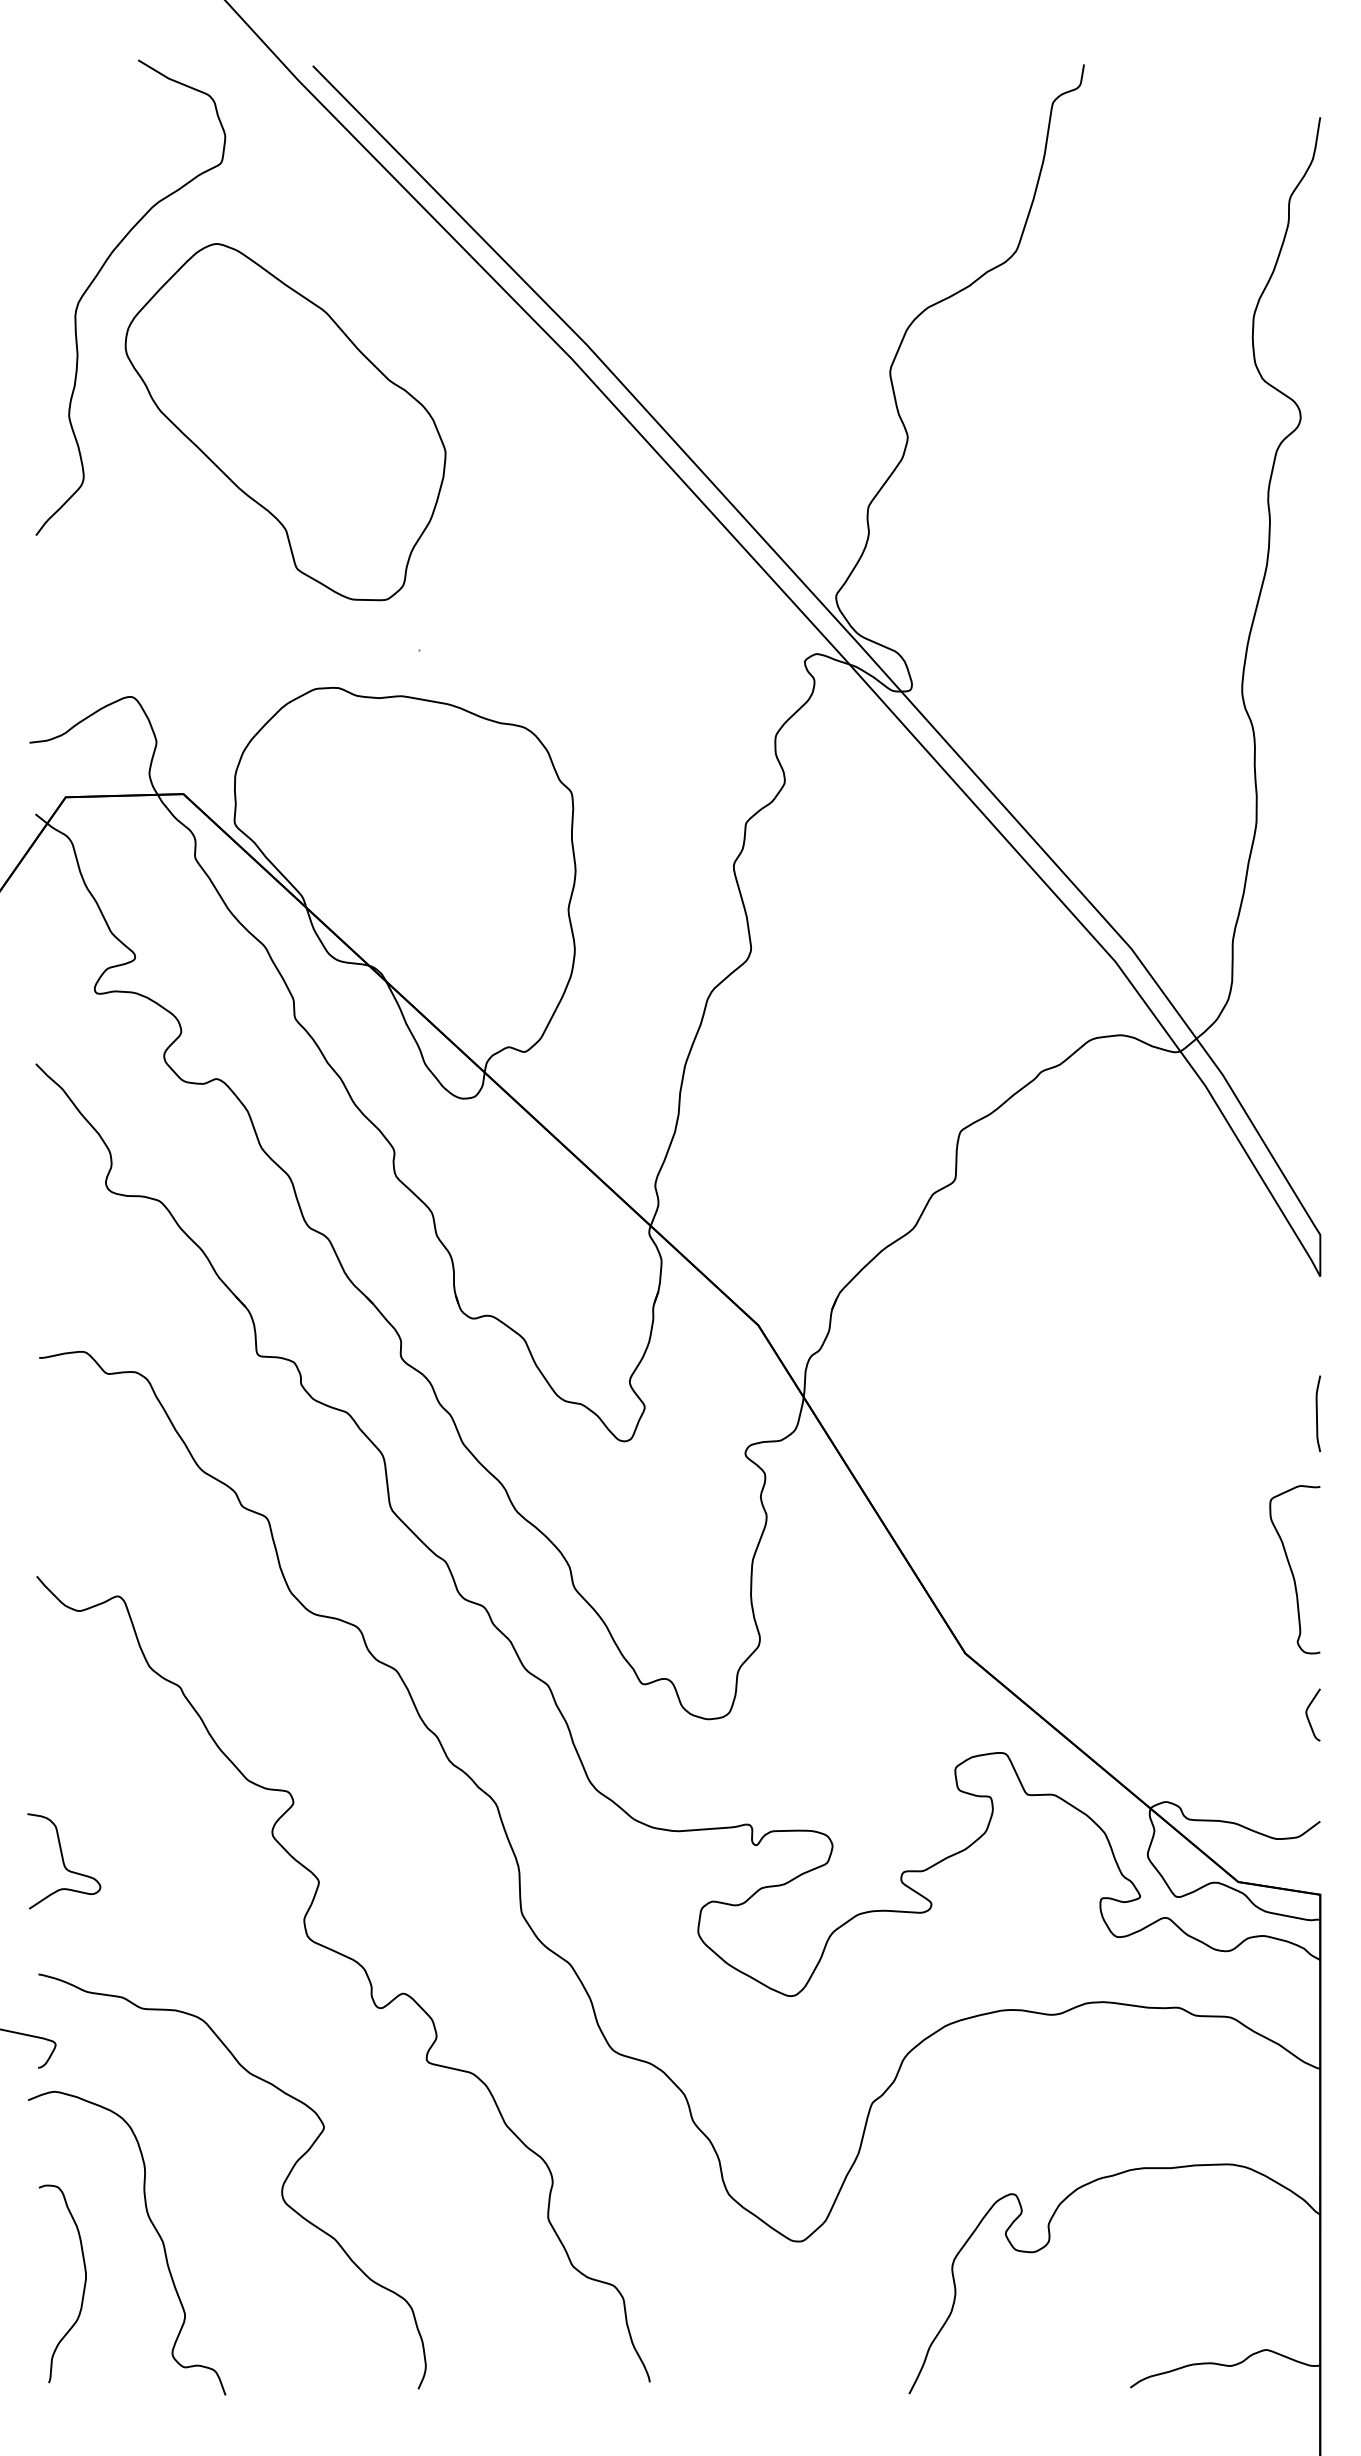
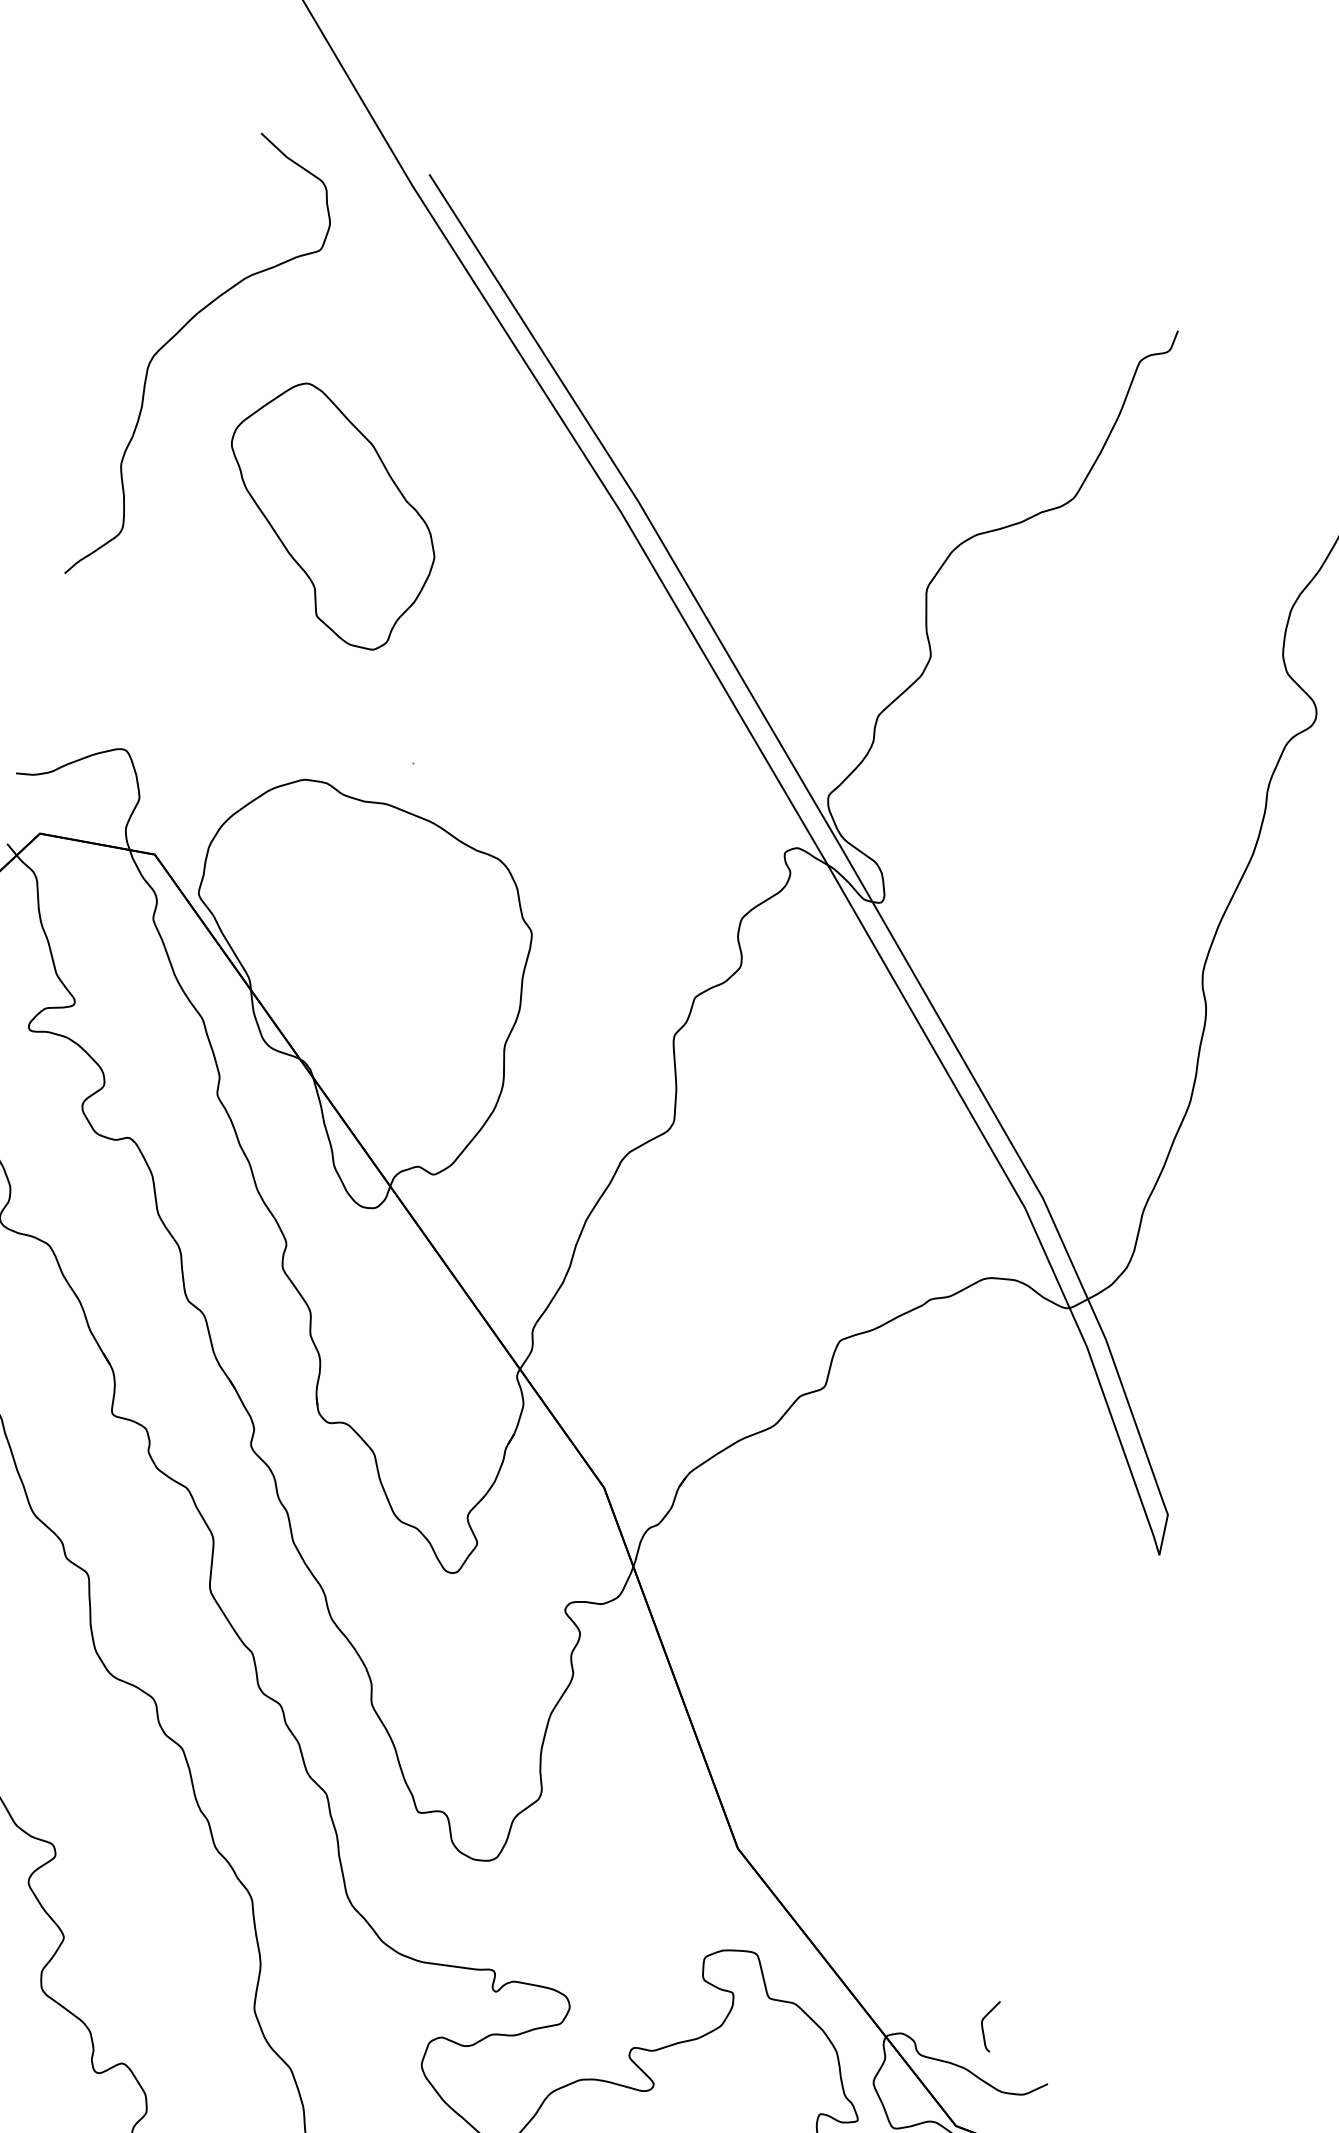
part: (285, 422) -> (329, 514), size x0.7
curve: (1317, 1413) -> (1128, 1687), removed
curve: (1292, 1570) -> (1072, 1834), removed
curve: (1308, 1716) -> (983, 2025), moved

